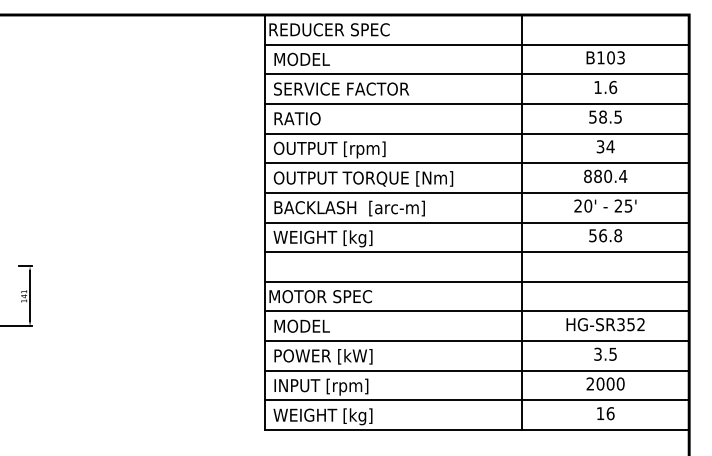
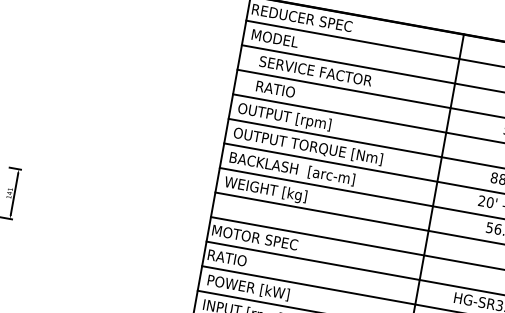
text: (341, 88) -> (315, 70), moved
text: (297, 118) -> (275, 89), moved
text: (299, 325) -> (233, 258), MODEL -> RATIO

